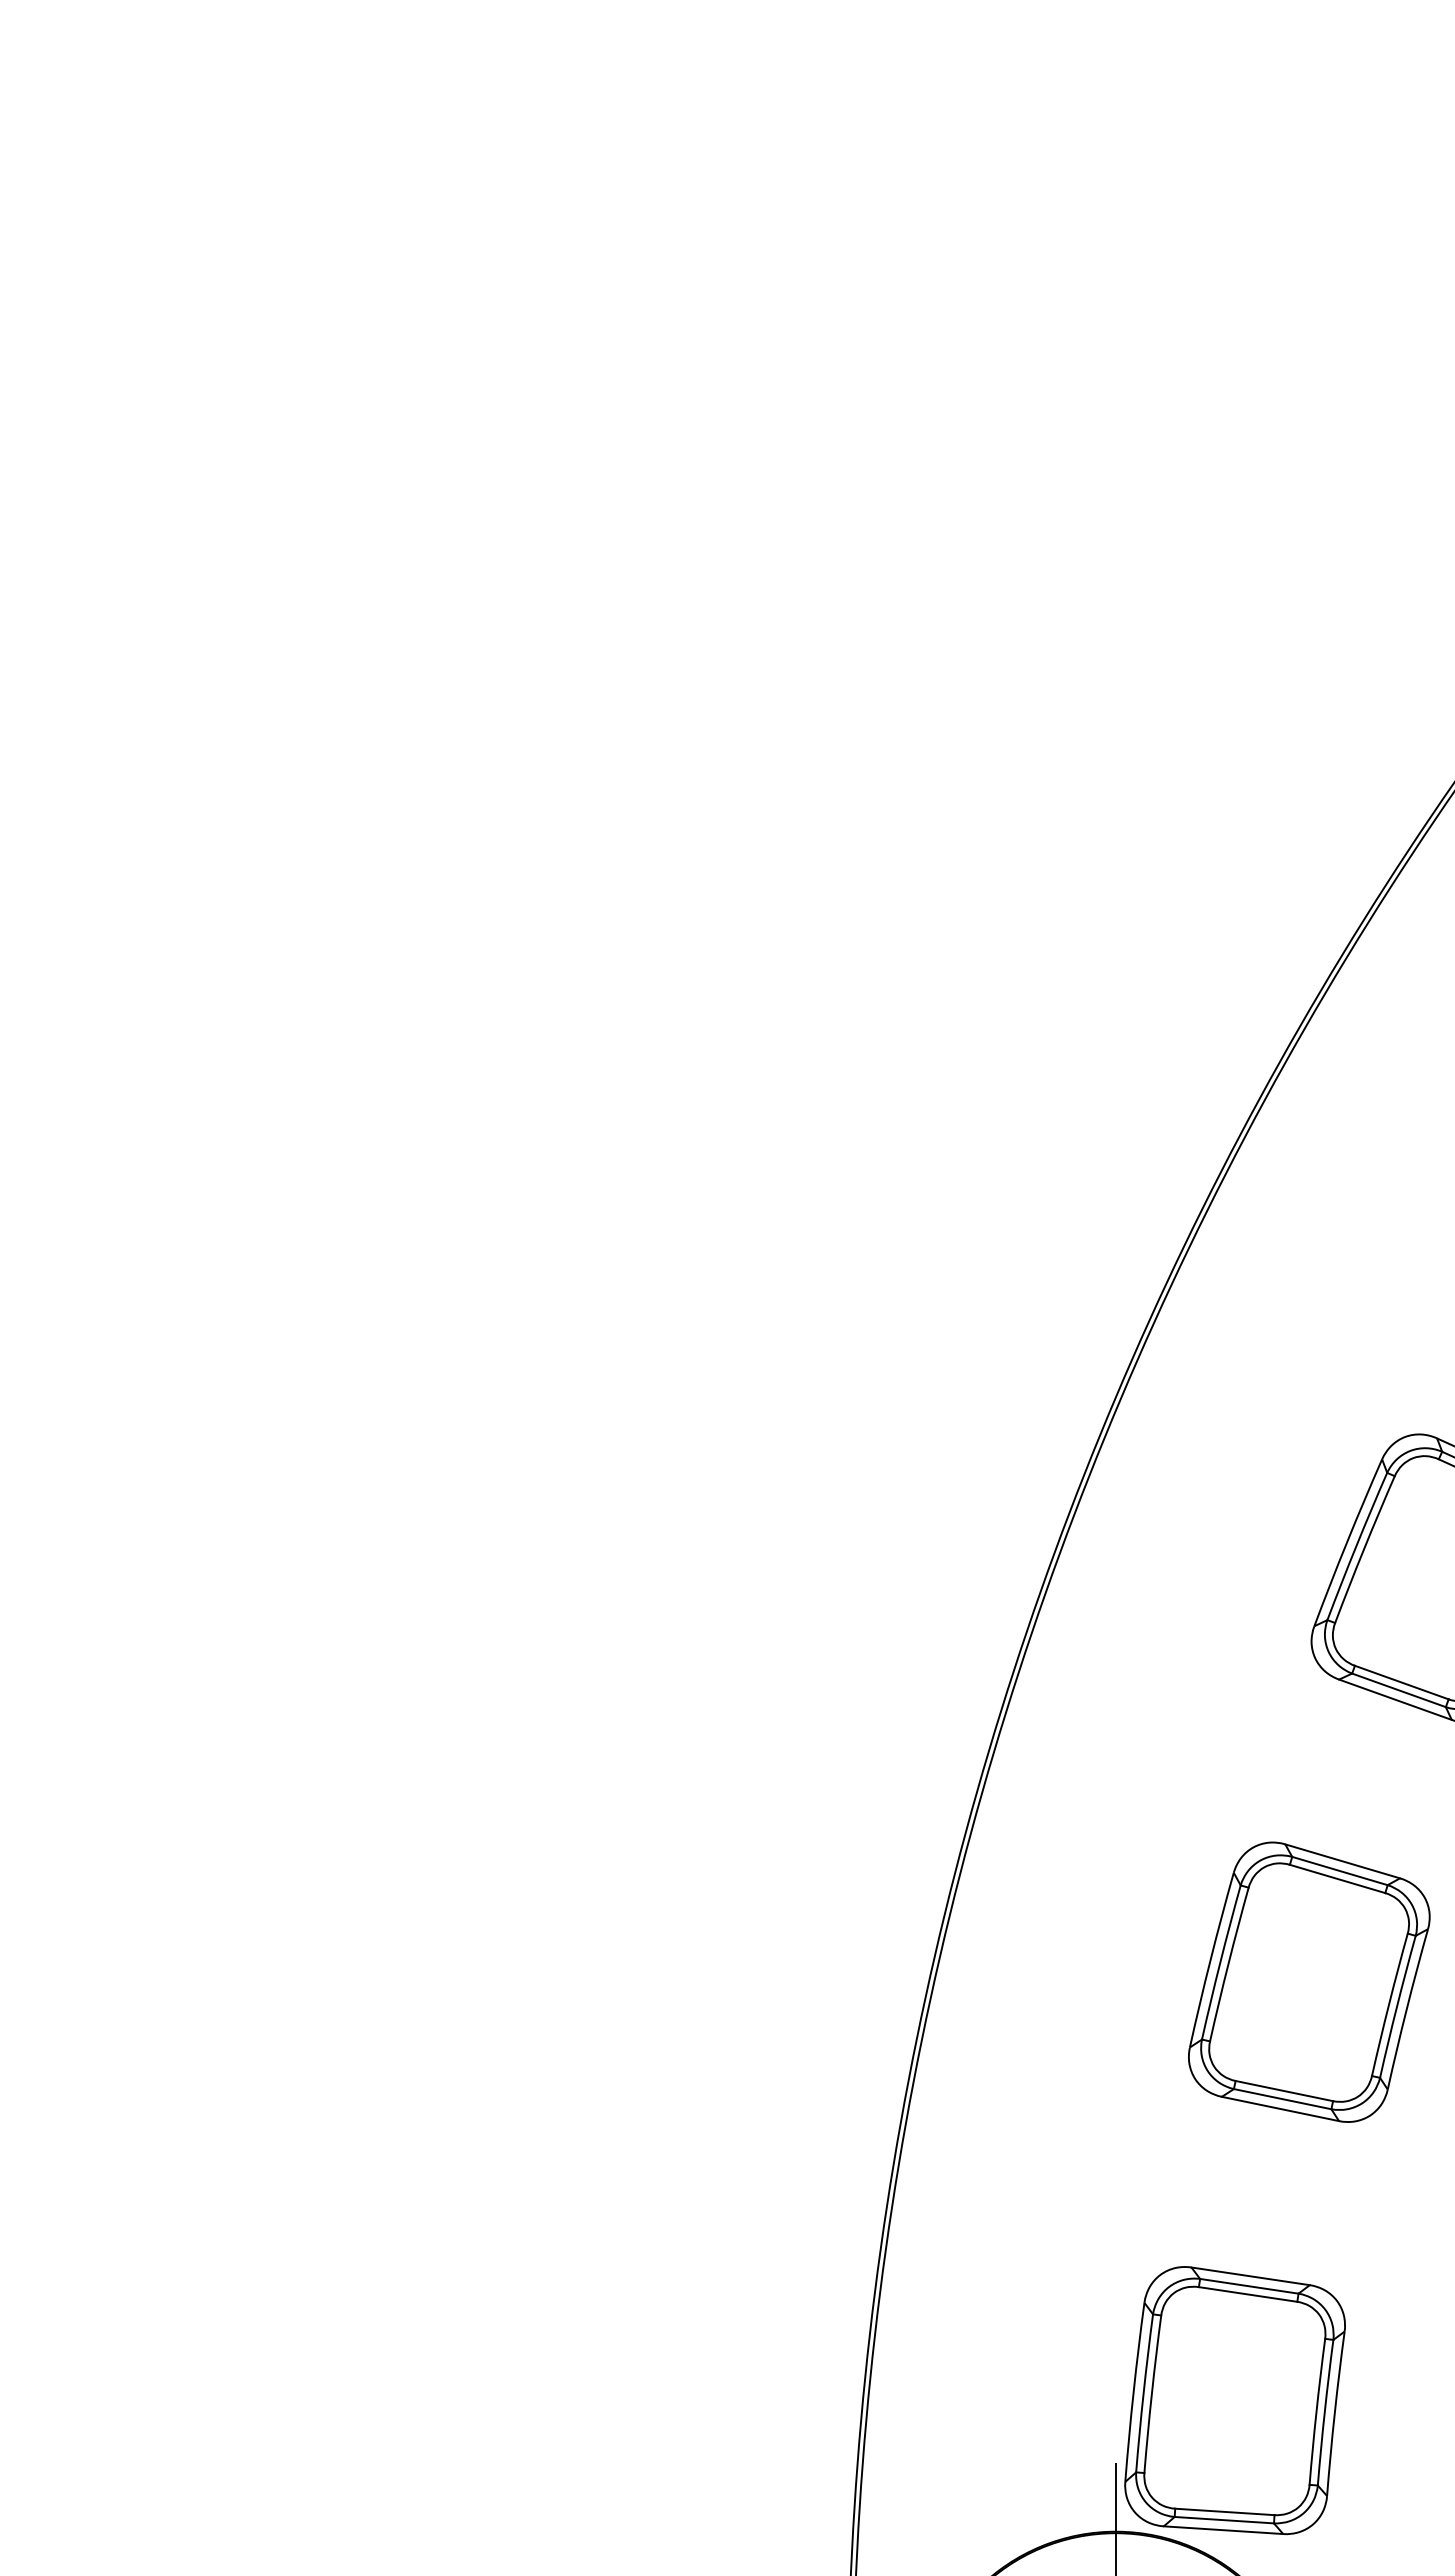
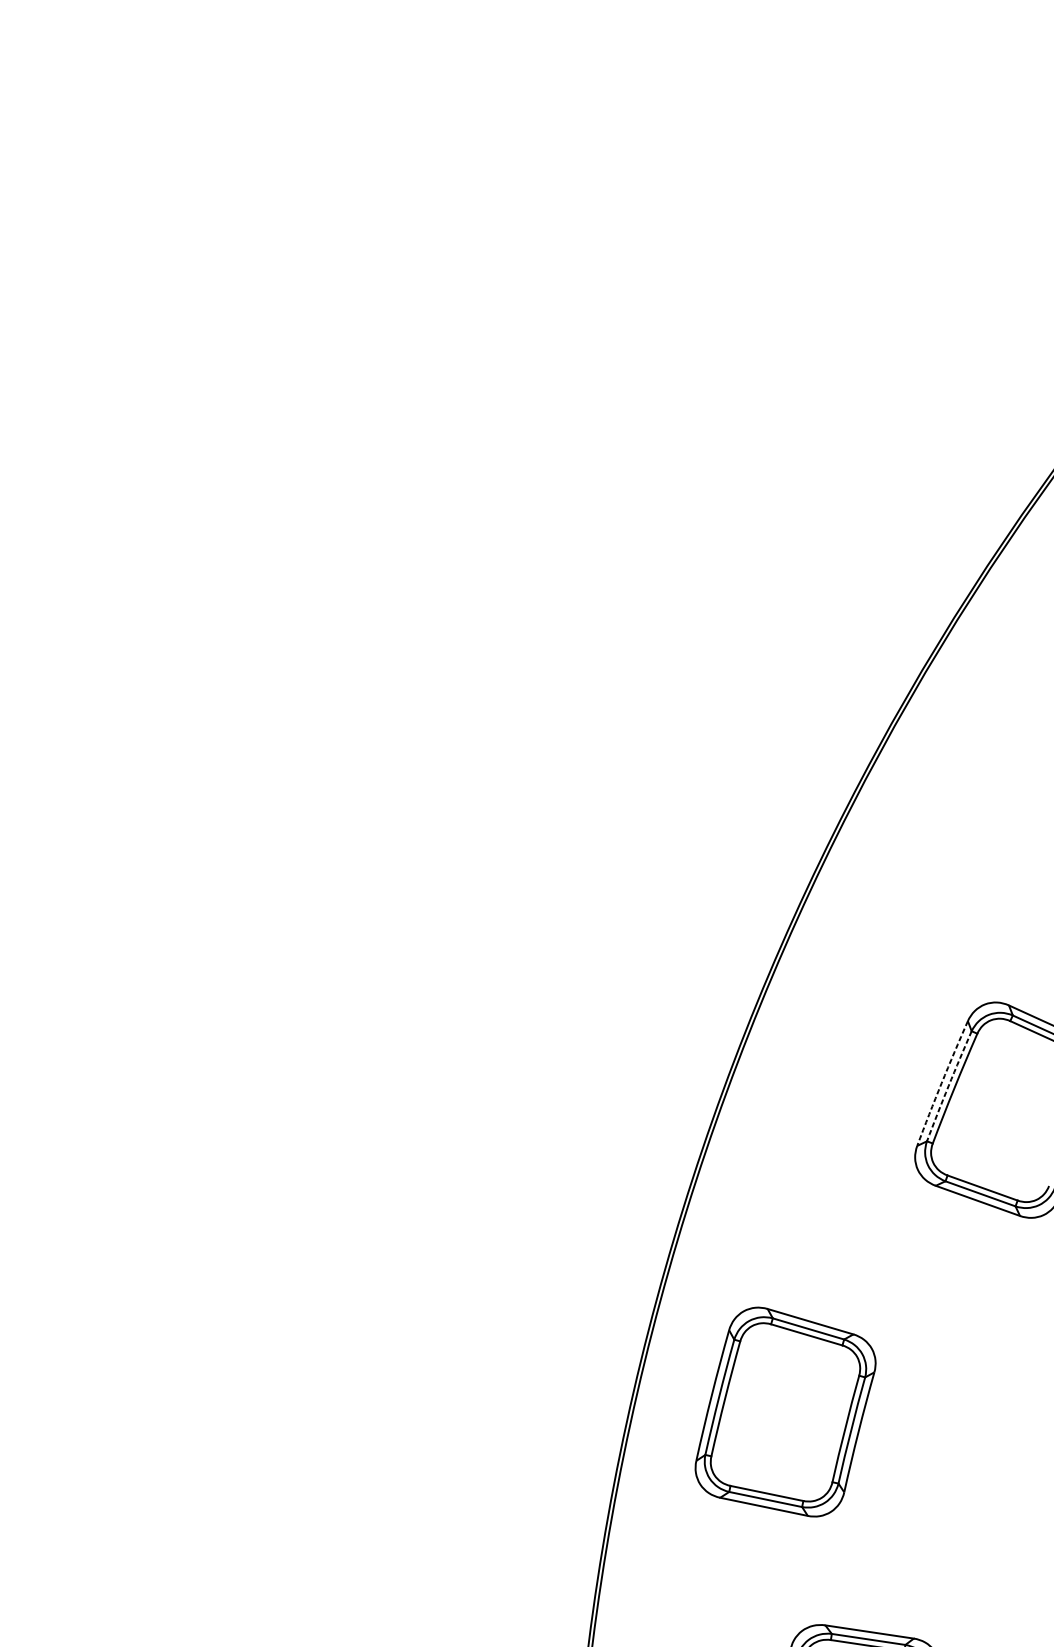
arc: (1347, 1542) -> (942, 1083), solid -> dashed
arc: (1356, 1546) -> (948, 1086), solid -> dashed
part: (1309, 1981) -> (785, 1411), moved

